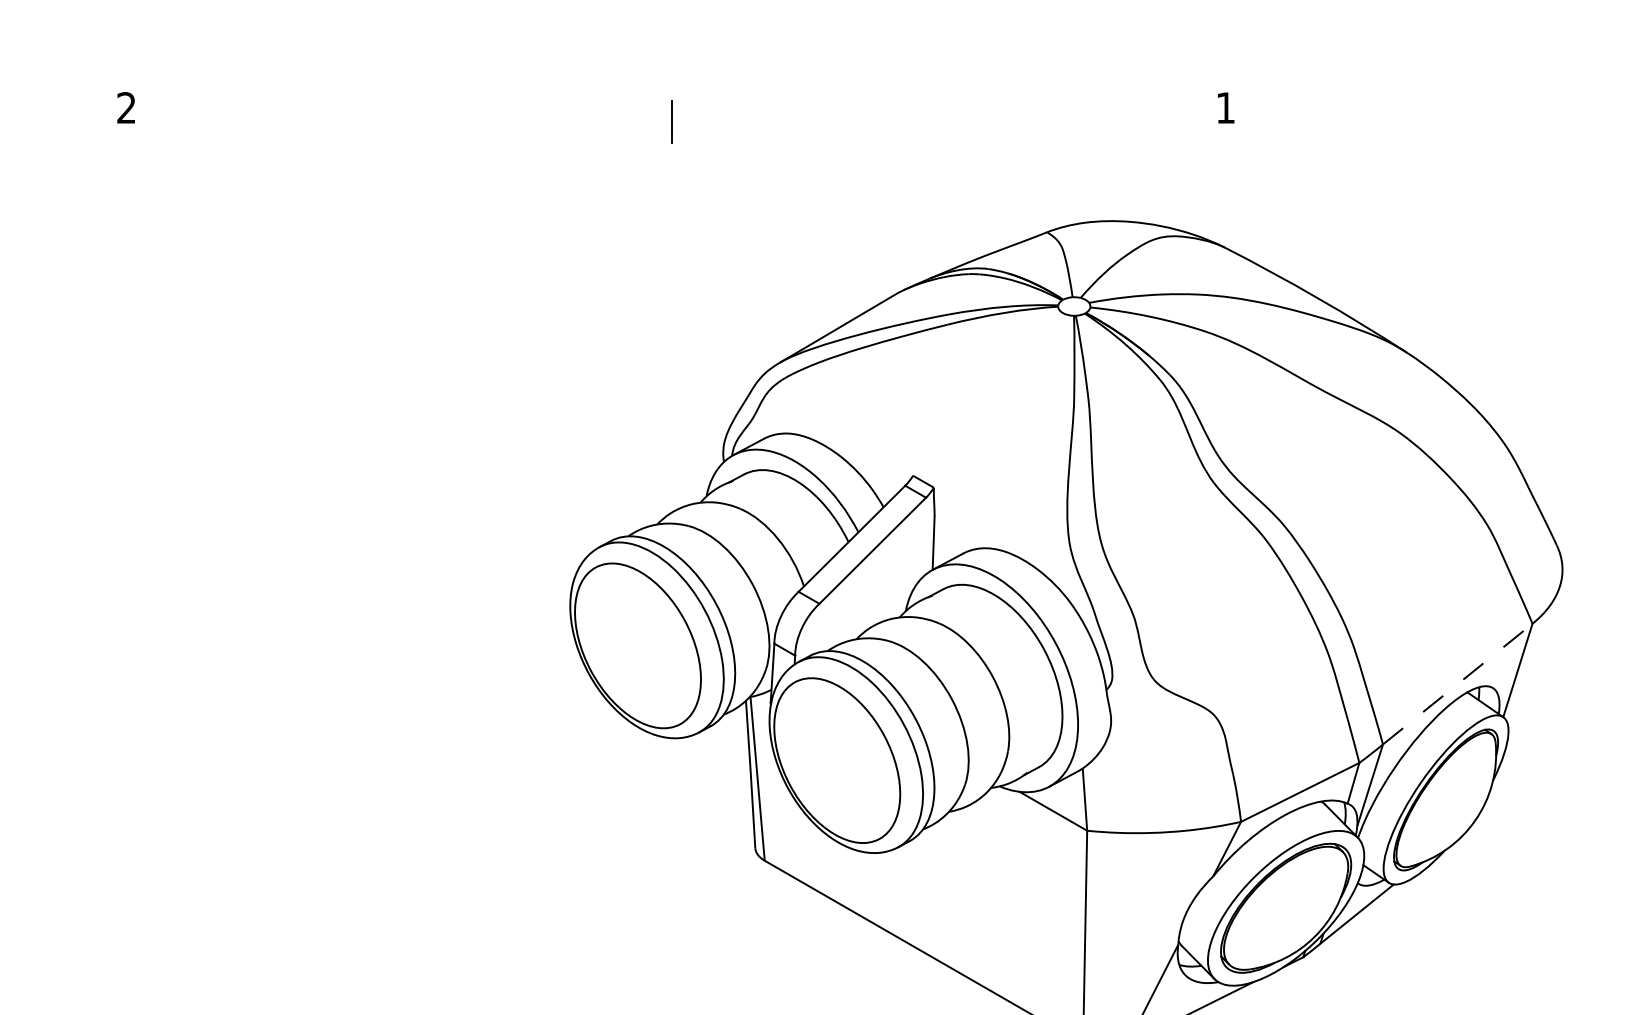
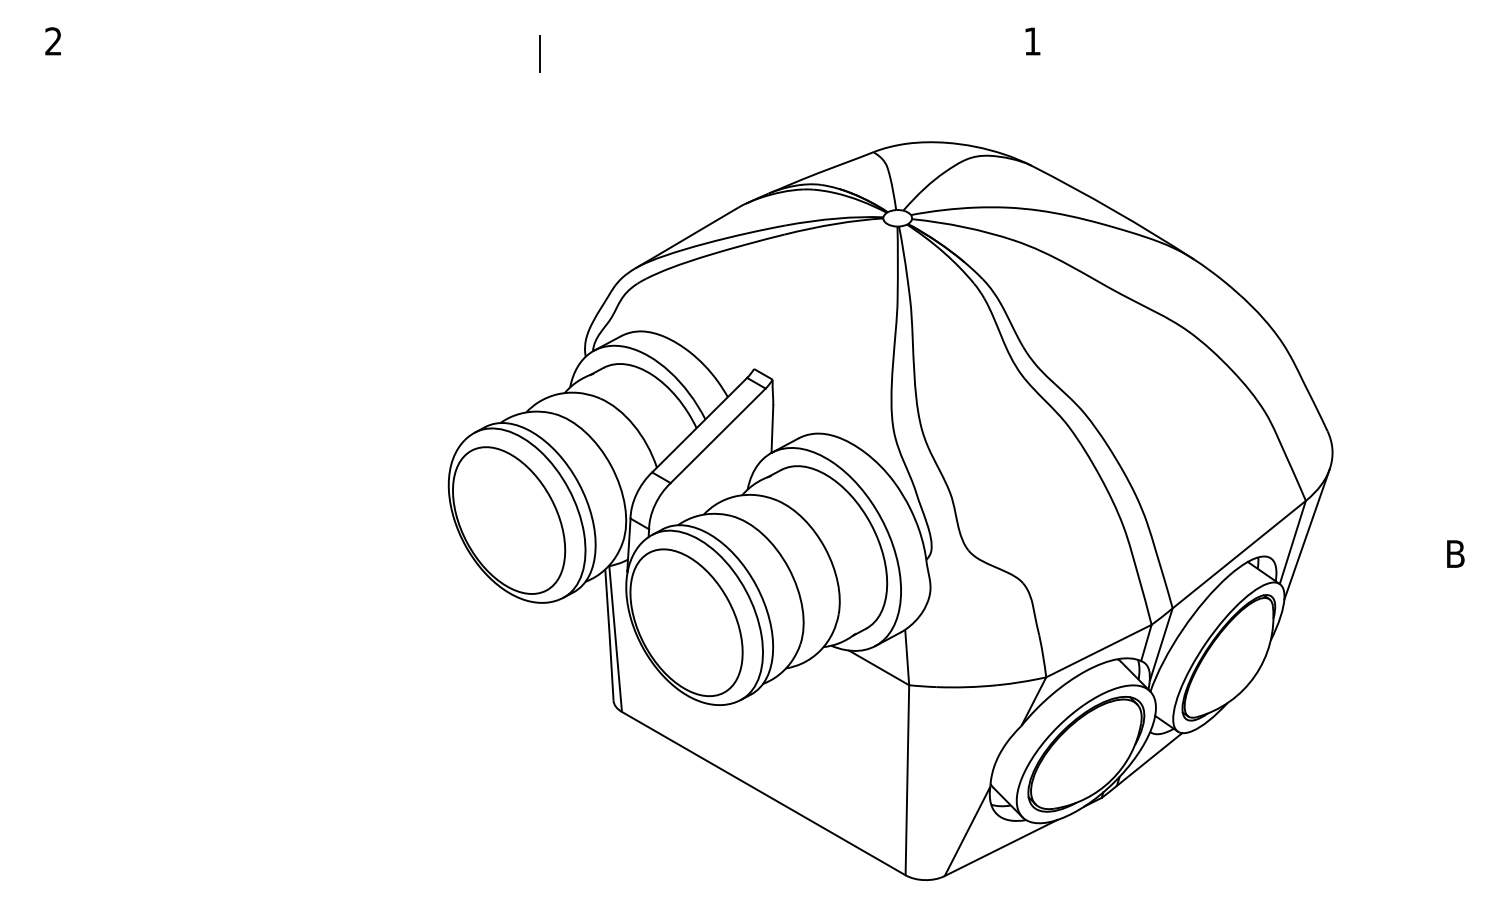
line: (1533, 661) -> (1306, 534), added
line: (1458, 683) -> (1239, 554), dashed -> solid

